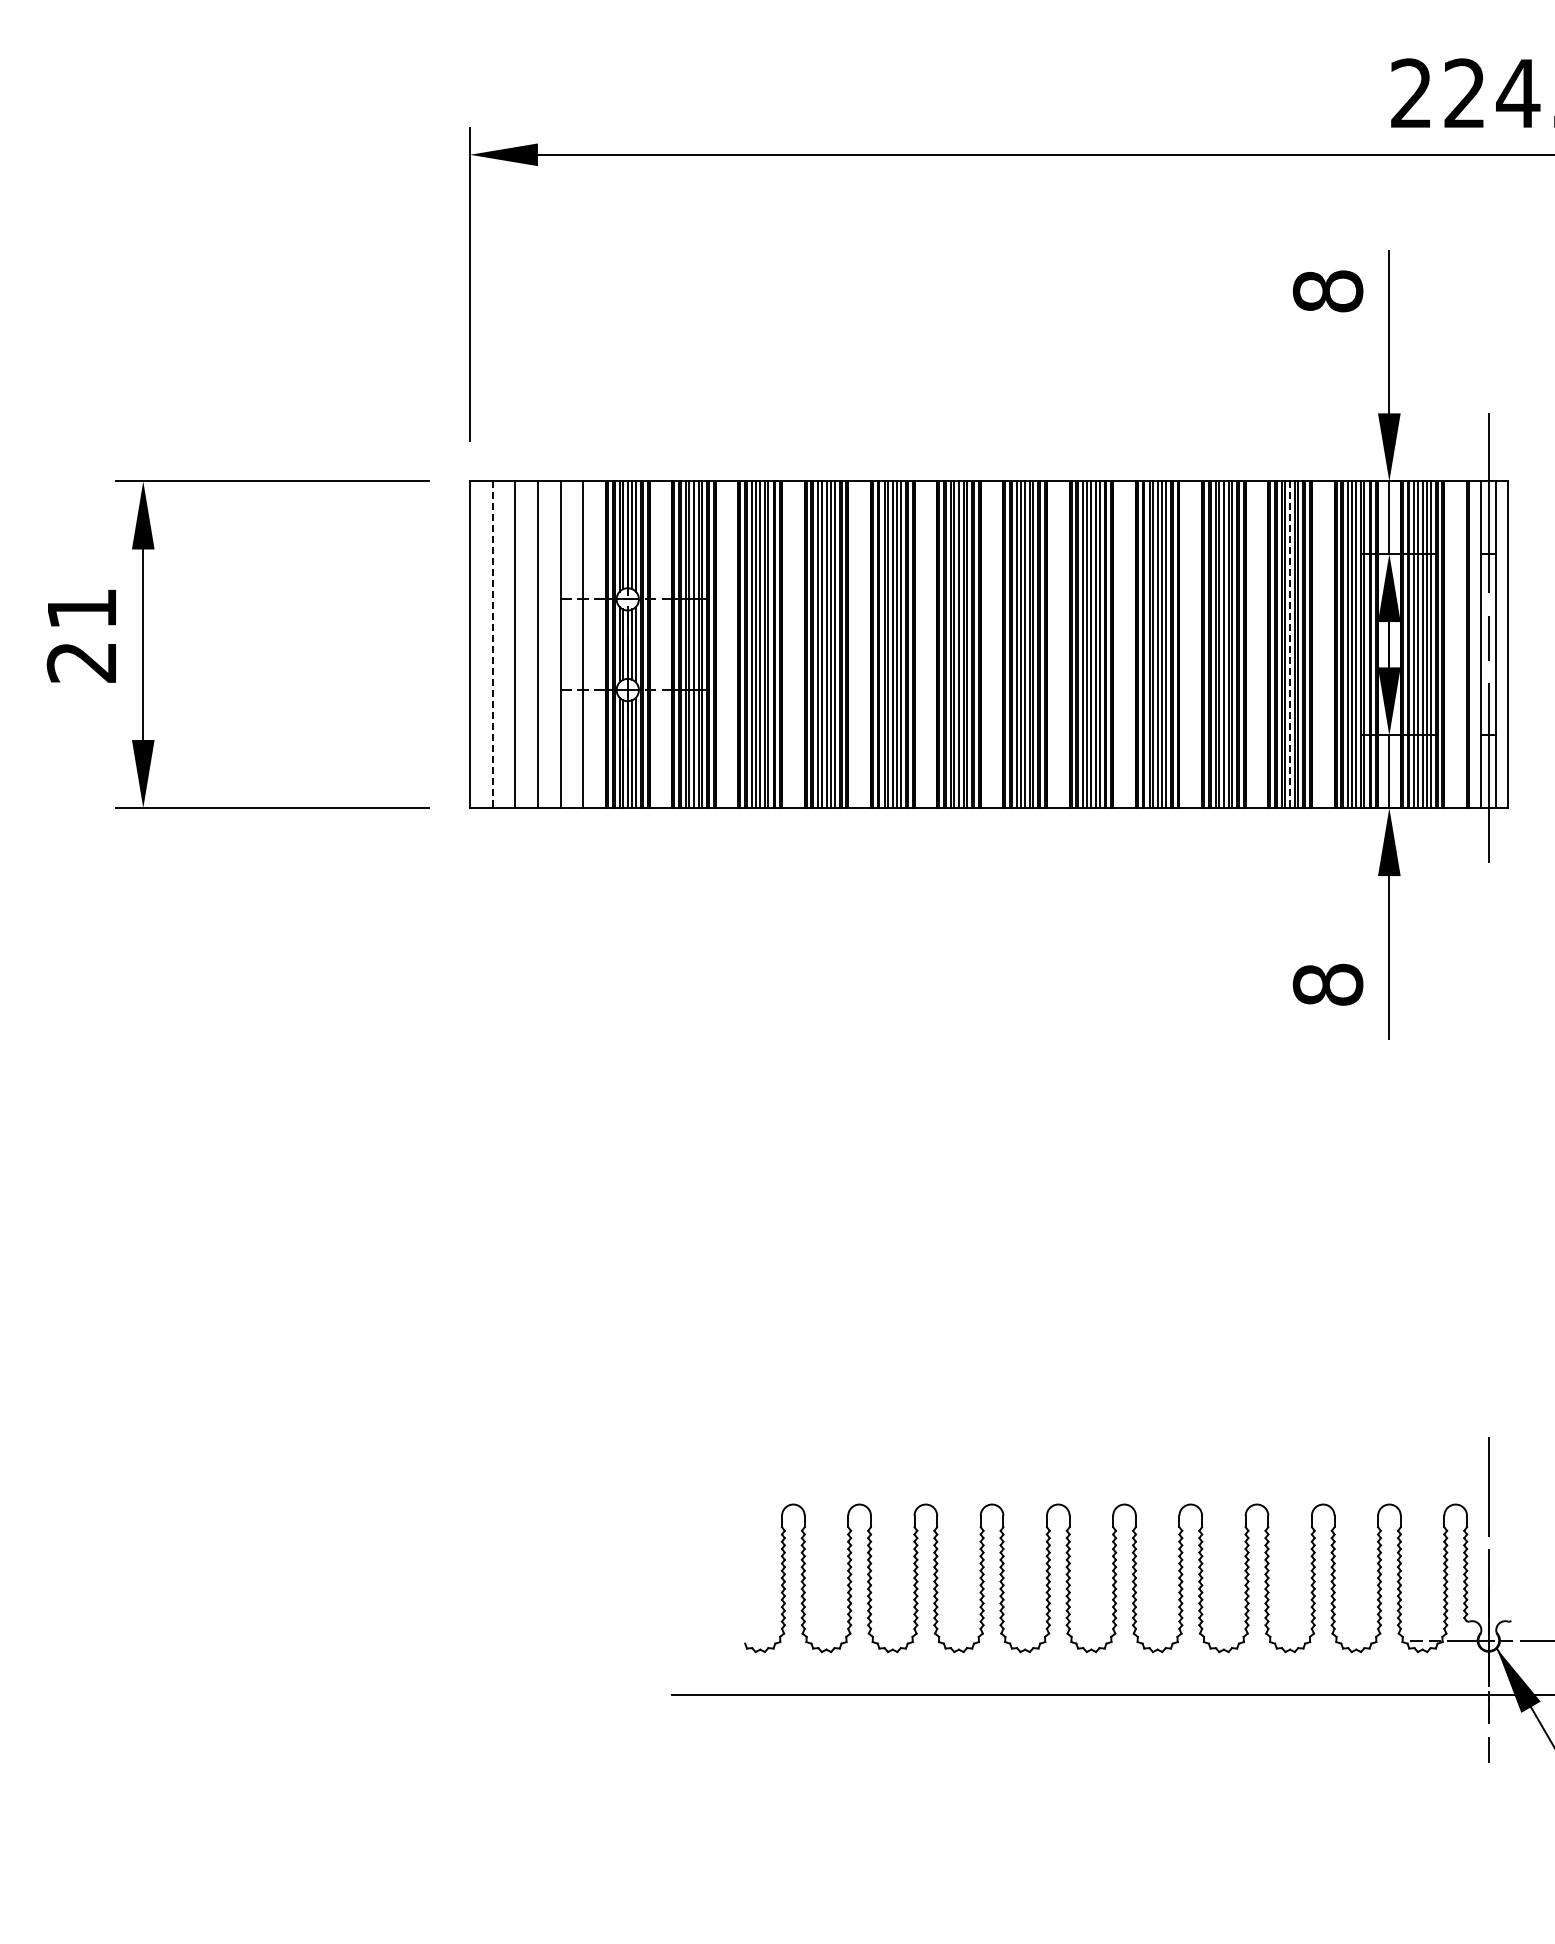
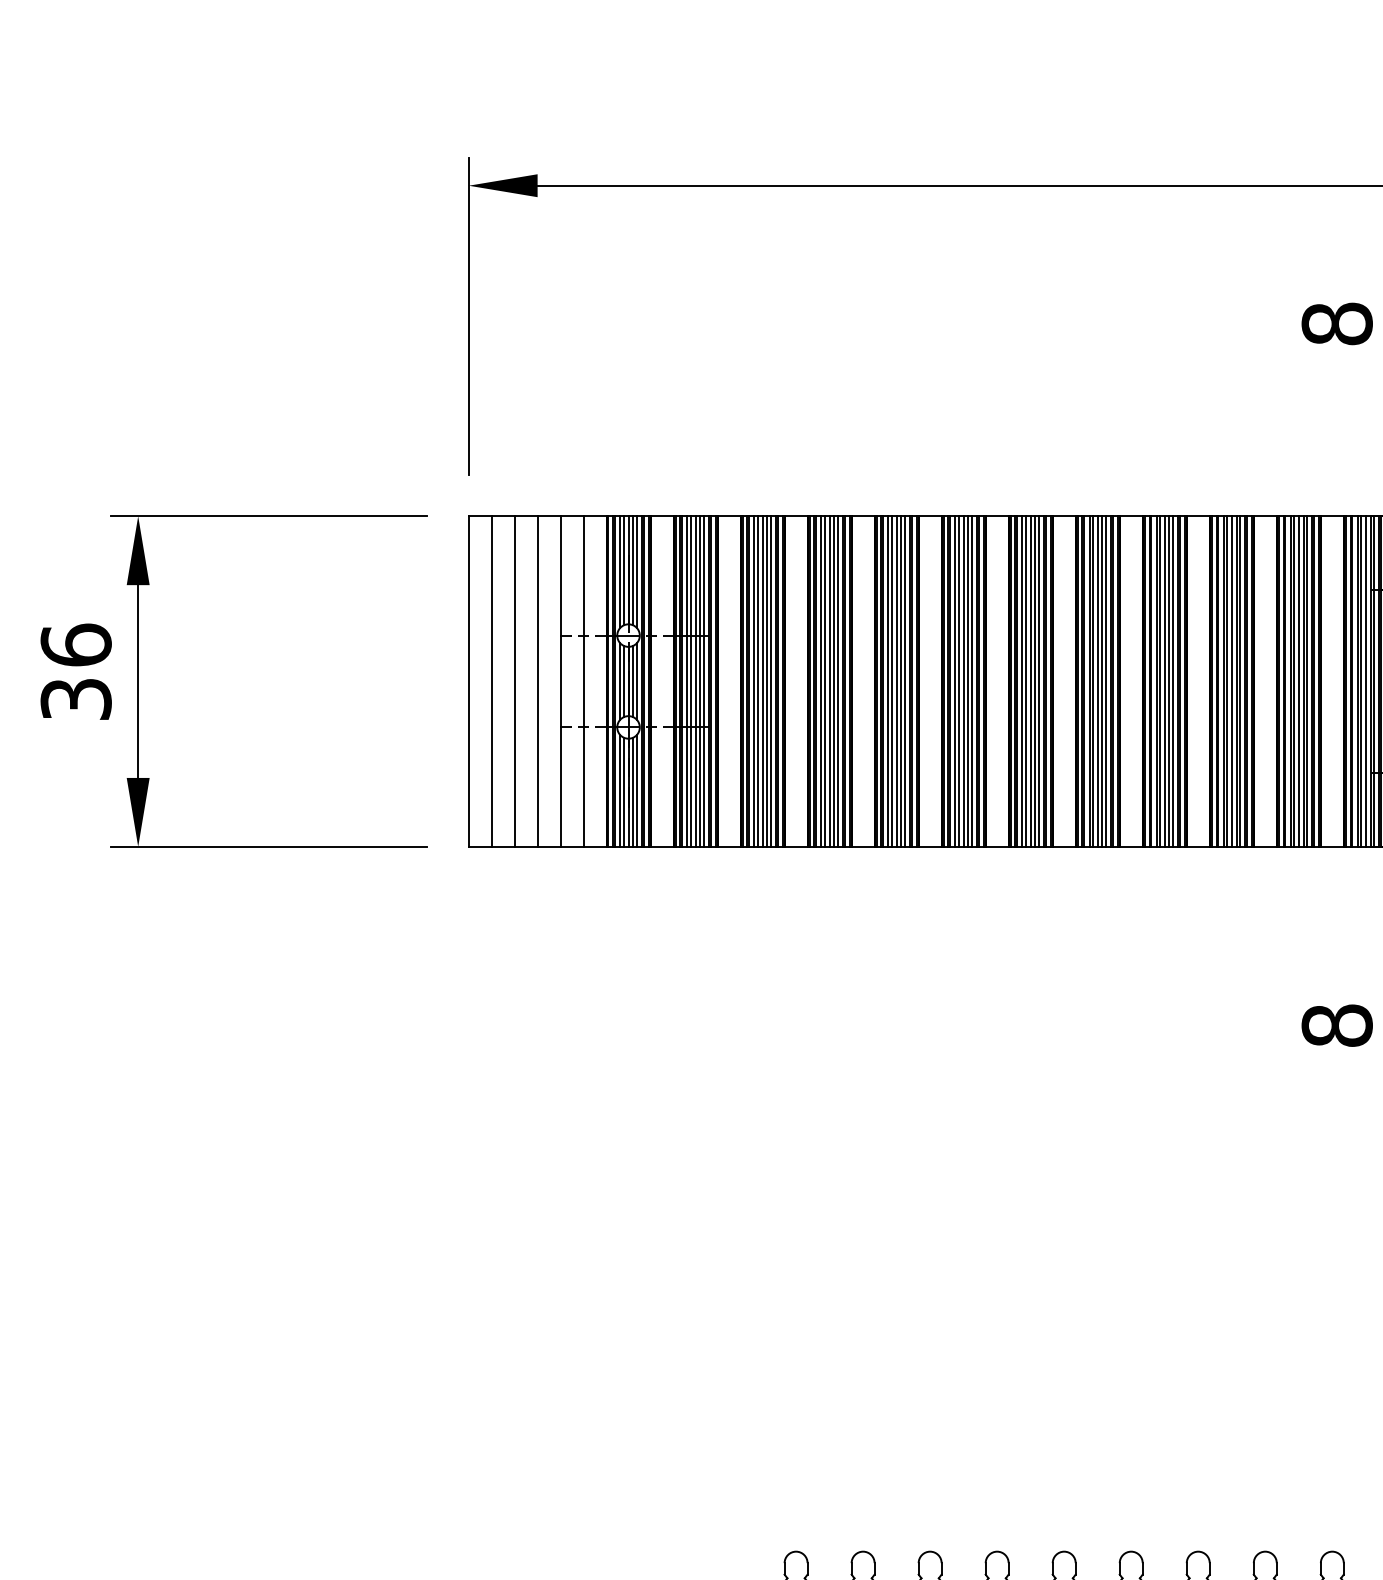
text: (81, 634) -> (75, 671), 21 -> 36
line: (492, 645) -> (491, 682), dashed -> solid
line: (1290, 645) -> (1299, 682), dashed -> solid

